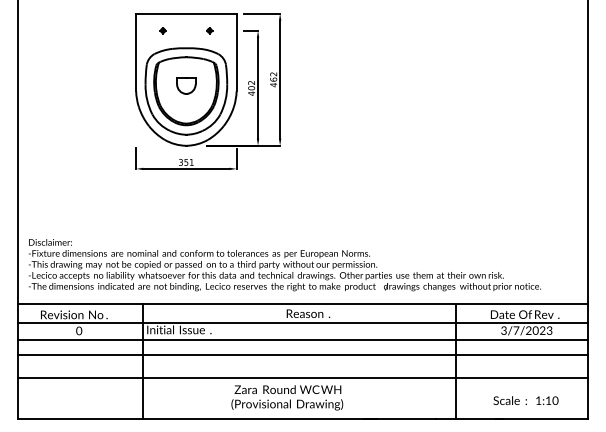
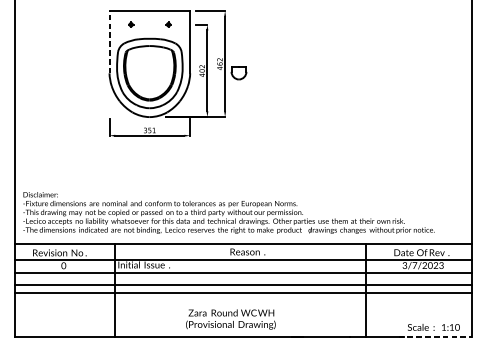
line: (136, 52) -> (109, 42), solid -> dashed
part: (186, 85) -> (239, 72), moved
line: (302, 377) -> (243, 292), moved
text: (525, 400) -> (433, 327), moved
line: (541, 419) -> (435, 336), solid -> dashed

